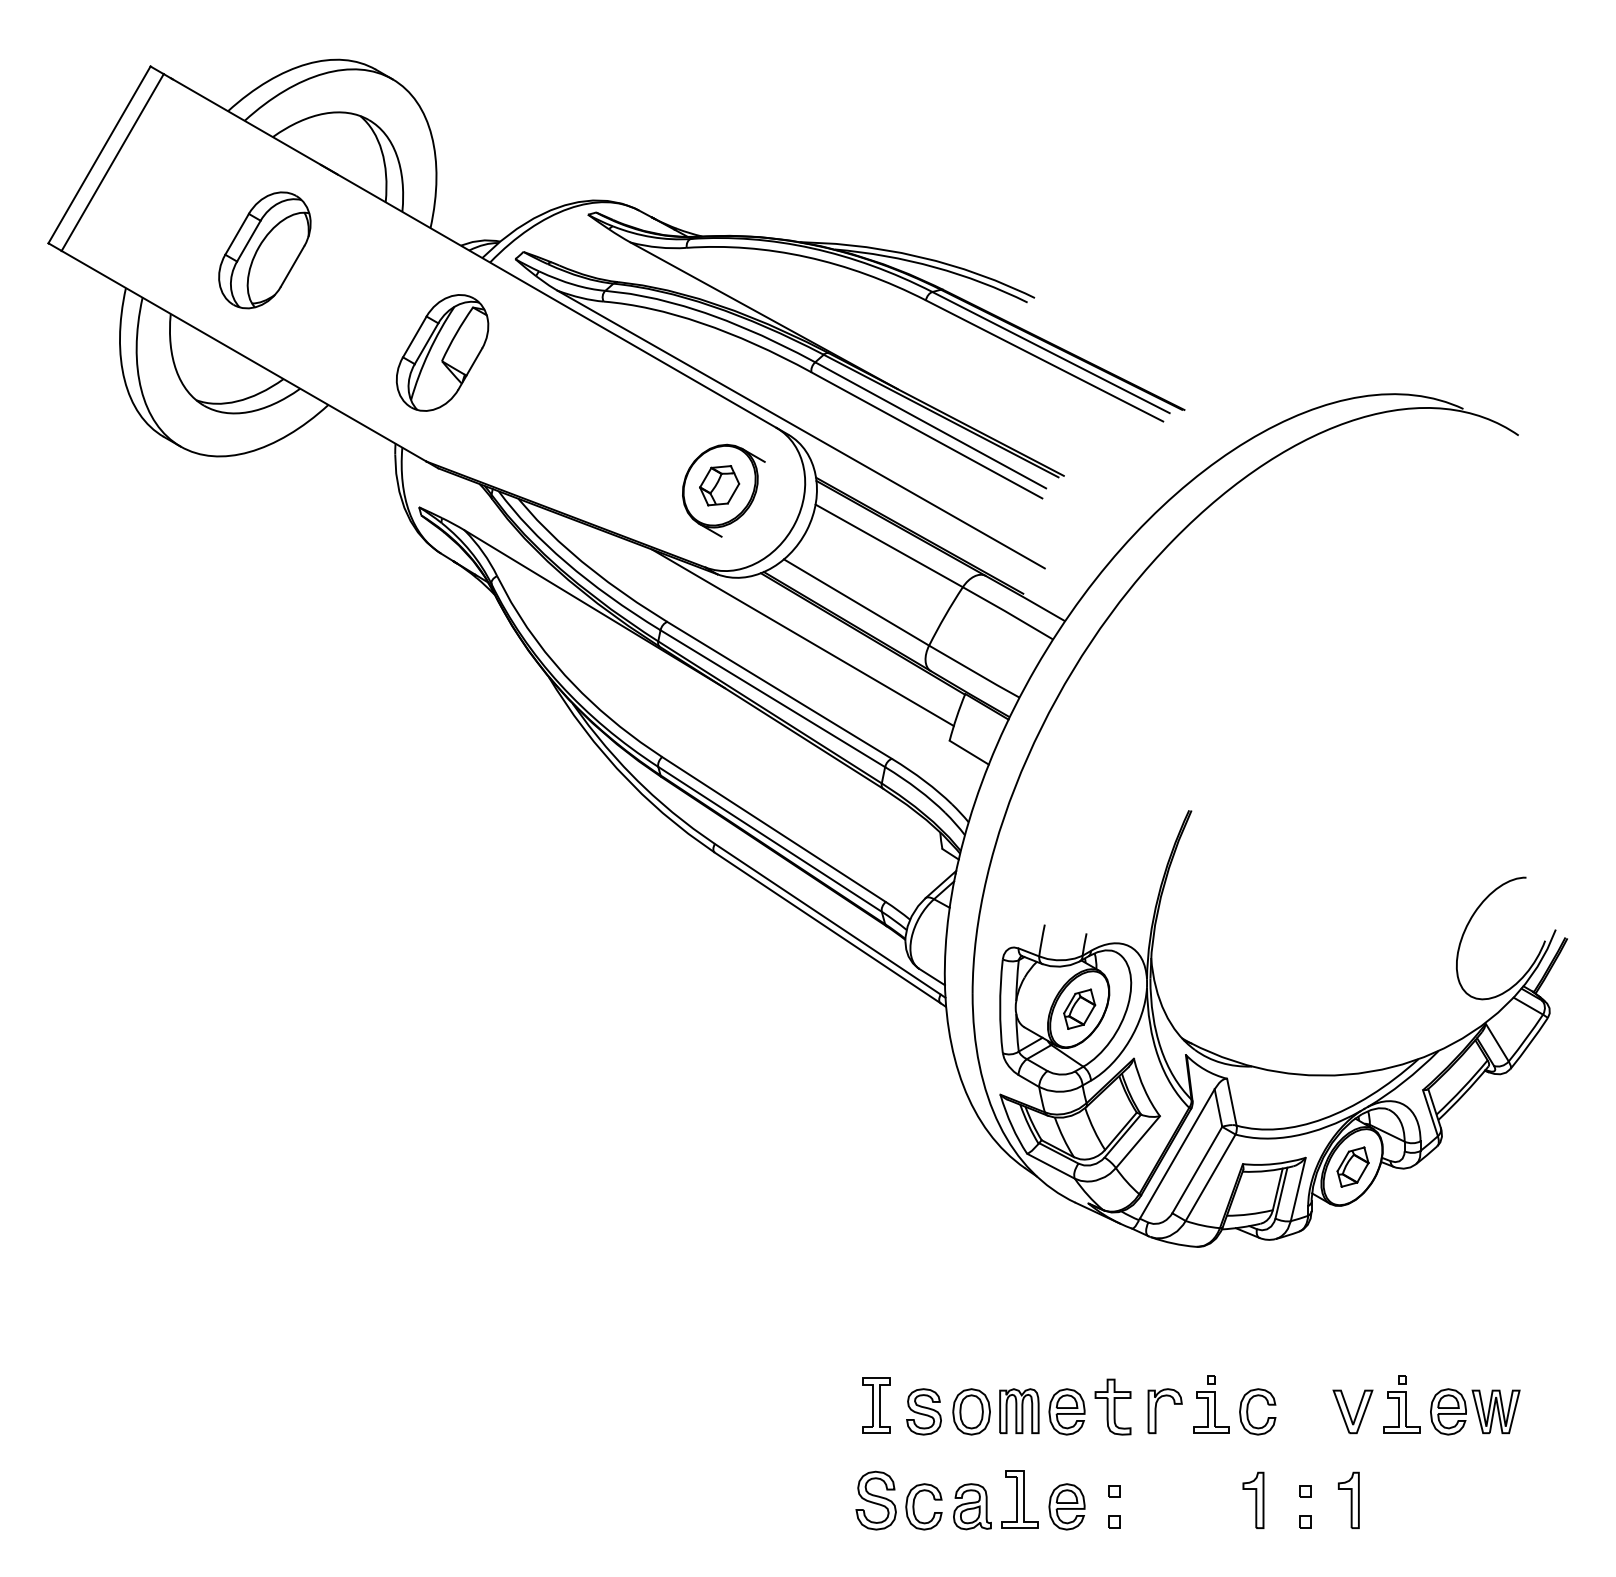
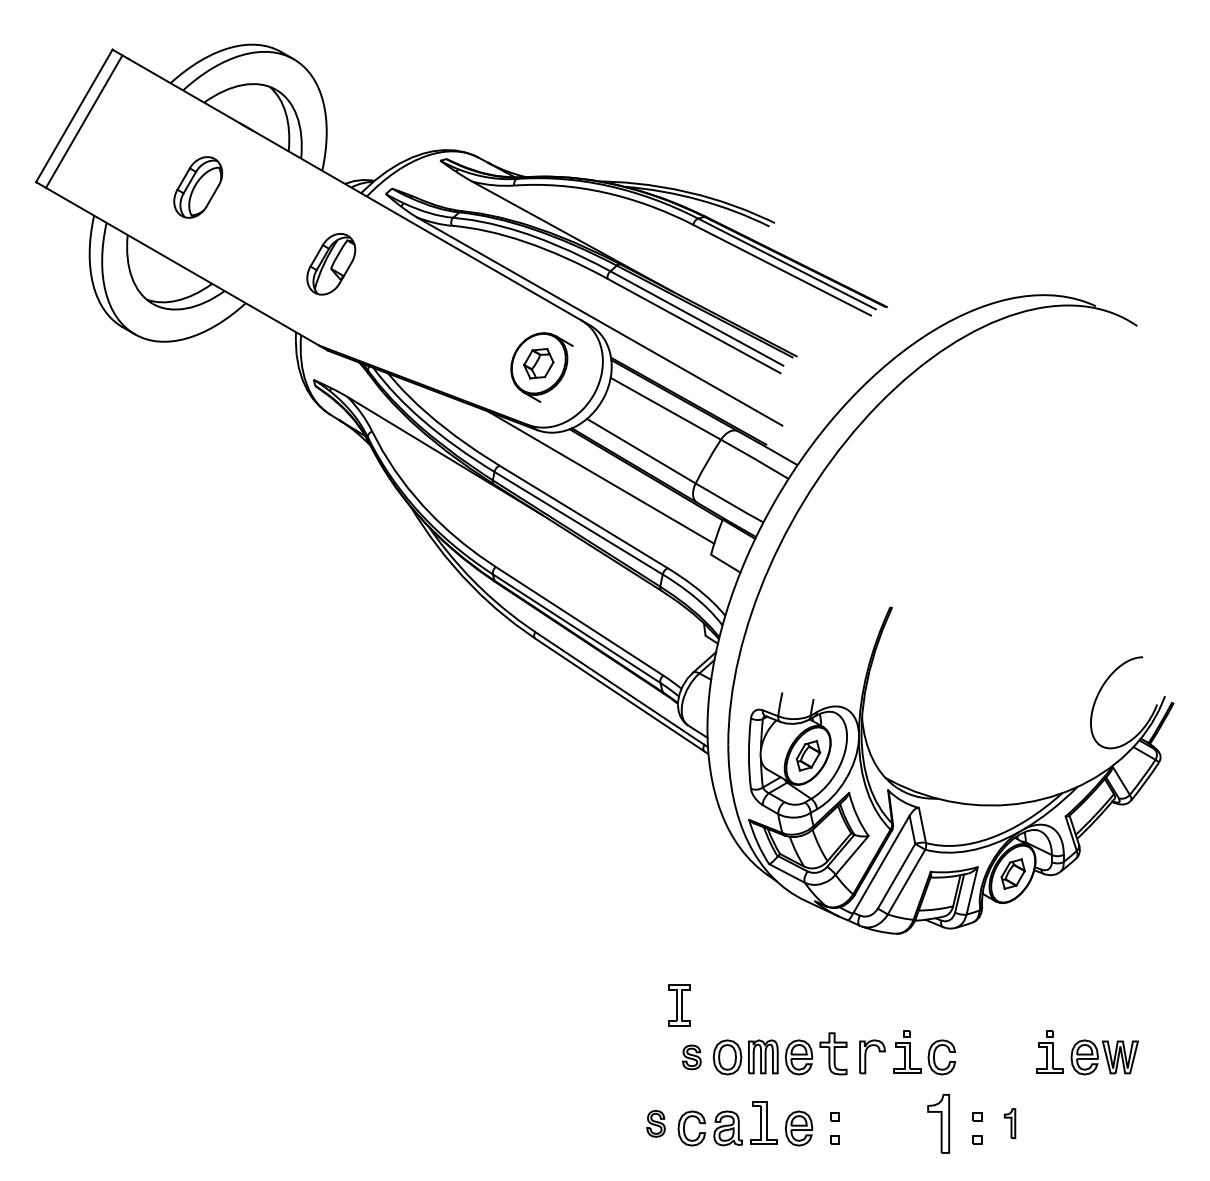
part: (264, 250) -> (197, 187), size x0.7
part: (442, 352) -> (331, 263), size x0.7
part: (876, 1405) -> (679, 1005), moved
part: (923, 1411) -> (691, 1057), size x0.7
part: (1352, 1411) -> (1012, 1057), removed
part: (1253, 1499) -> (938, 1123), size x1.4
part: (1348, 1499) -> (1009, 1123), size x0.7
part: (875, 1500) -> (655, 1123), size x0.6

